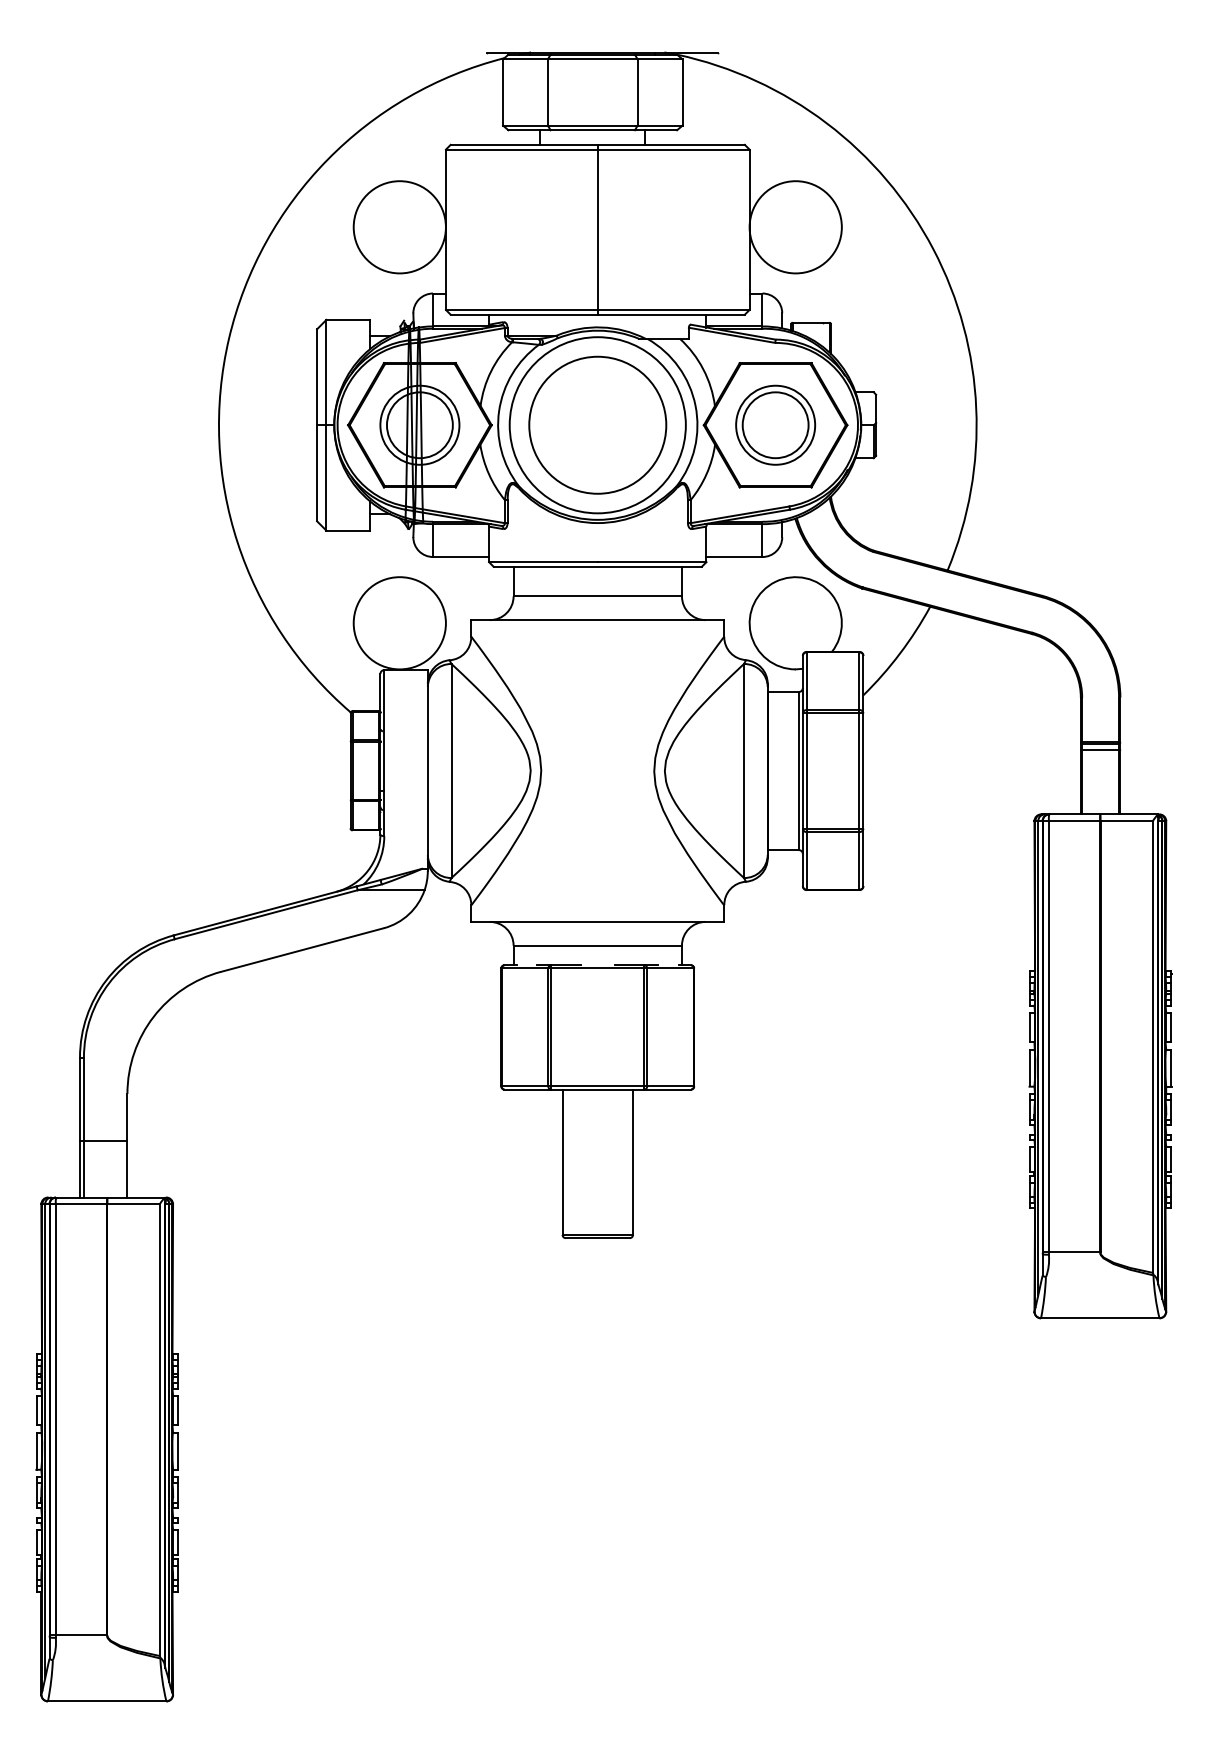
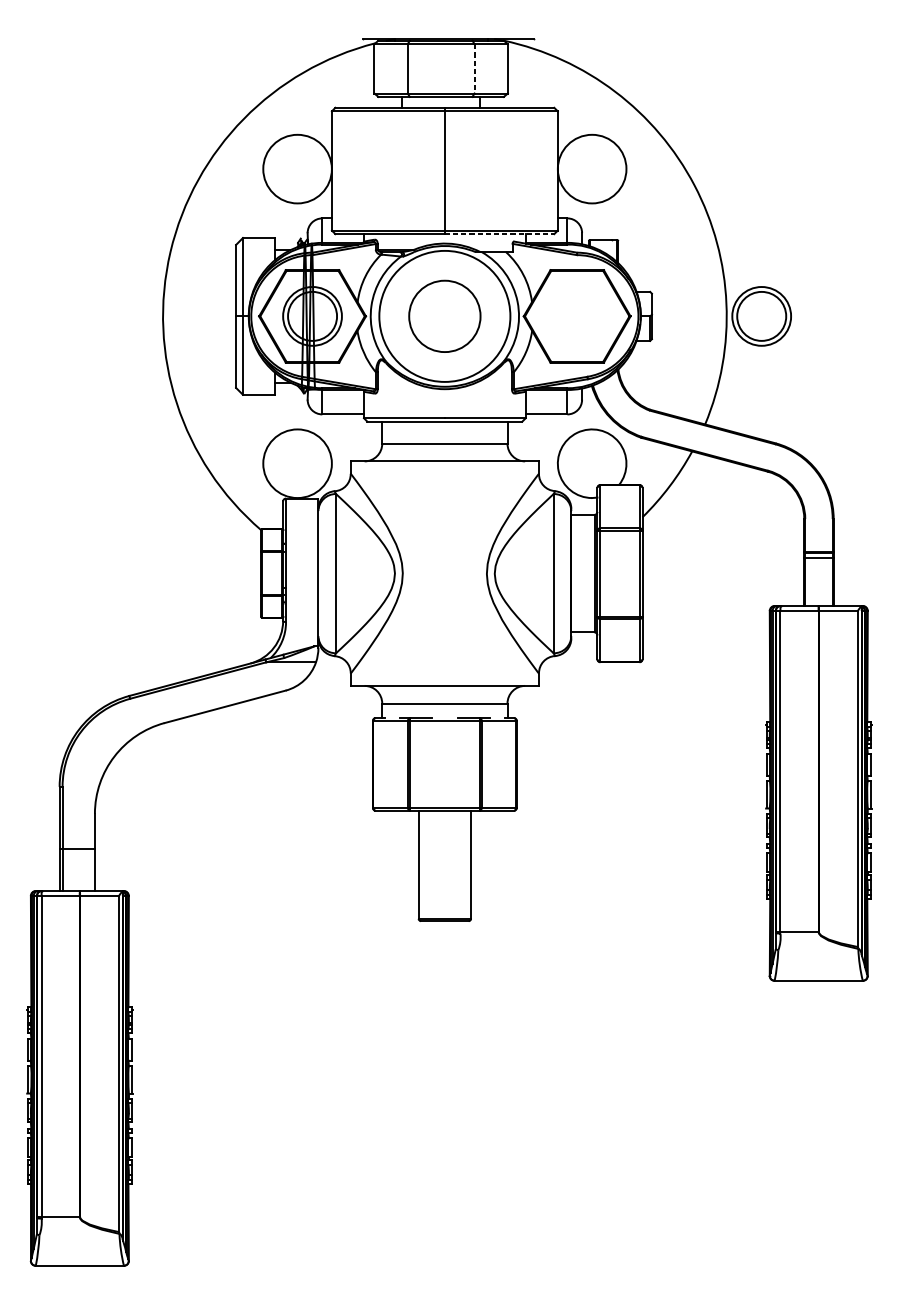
line: (637, 93) -> (474, 69), solid -> dashed
line: (671, 314) -> (499, 234), solid -> dashed
circle: (597, 424) -> (444, 315), size x0.7
part: (775, 424) -> (761, 315), moved

